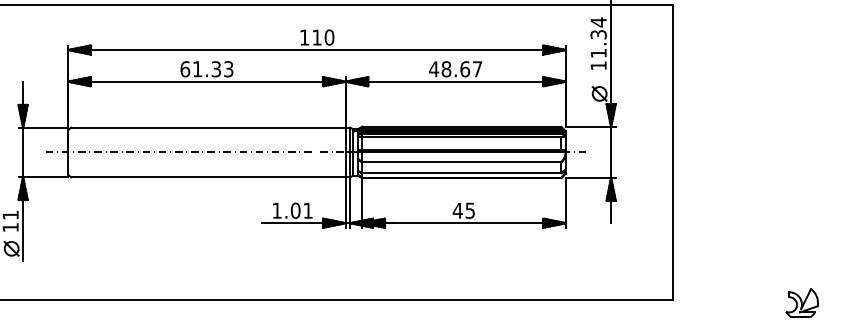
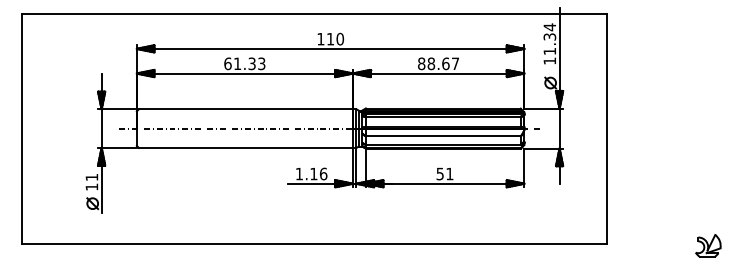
text: (433, 68) -> (421, 63), 48.67 -> 88.67
text: (301, 210) -> (318, 173), 1.01 -> 1.16
text: (463, 210) -> (444, 173), 45 -> 51

